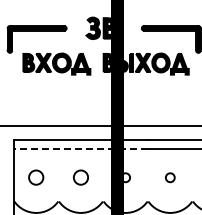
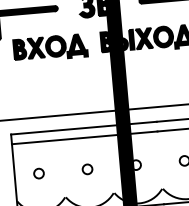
line: (80, 148) -> (84, 137), dashed -> solid
circle: (36, 177) -> (39, 173), size x0.62
circle: (80, 177) -> (87, 169), size x0.62

